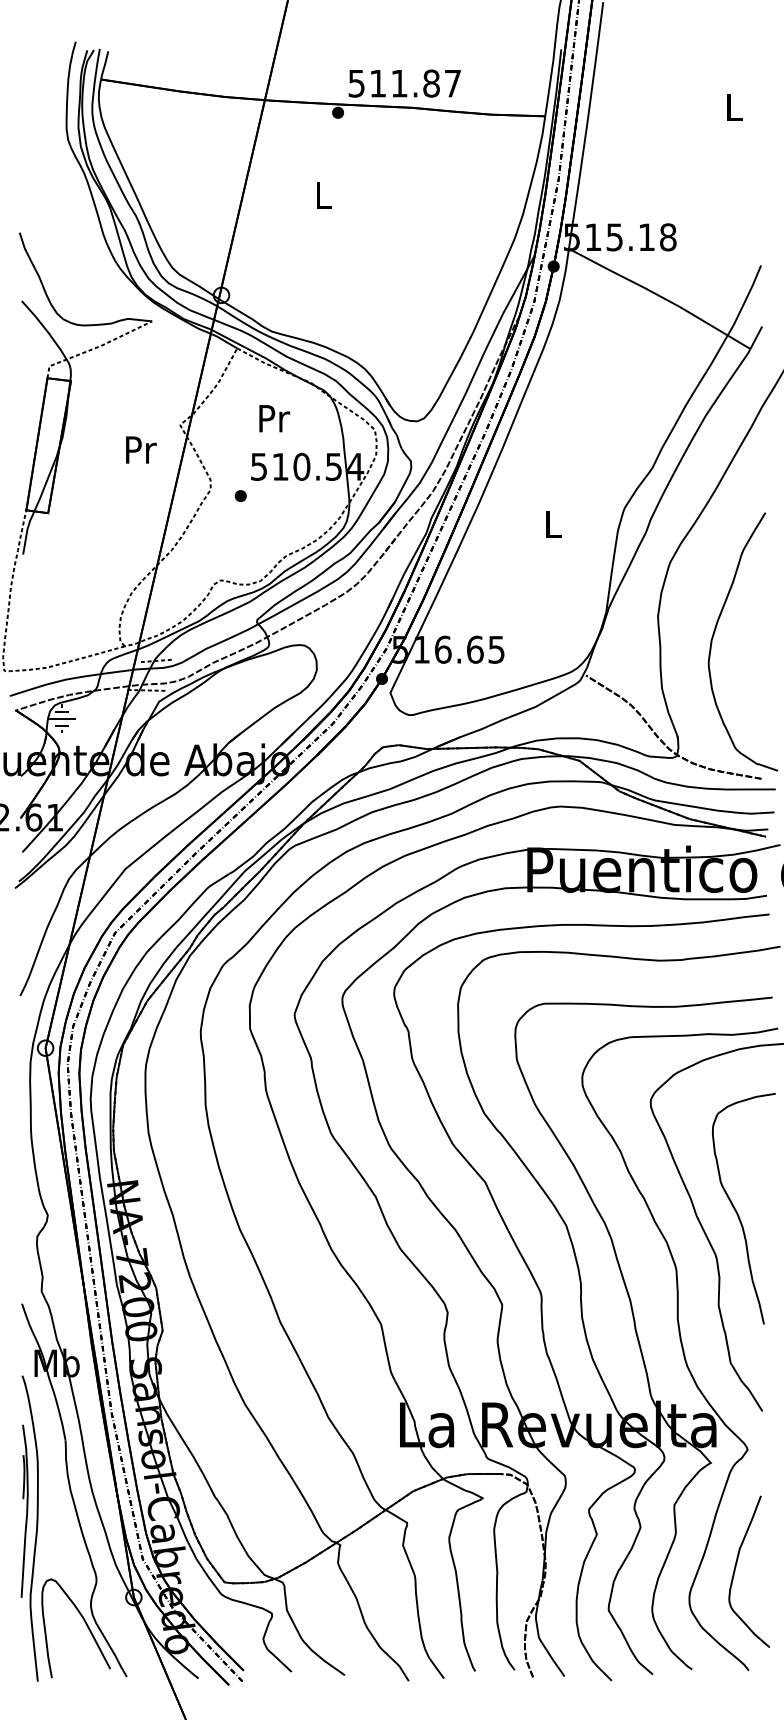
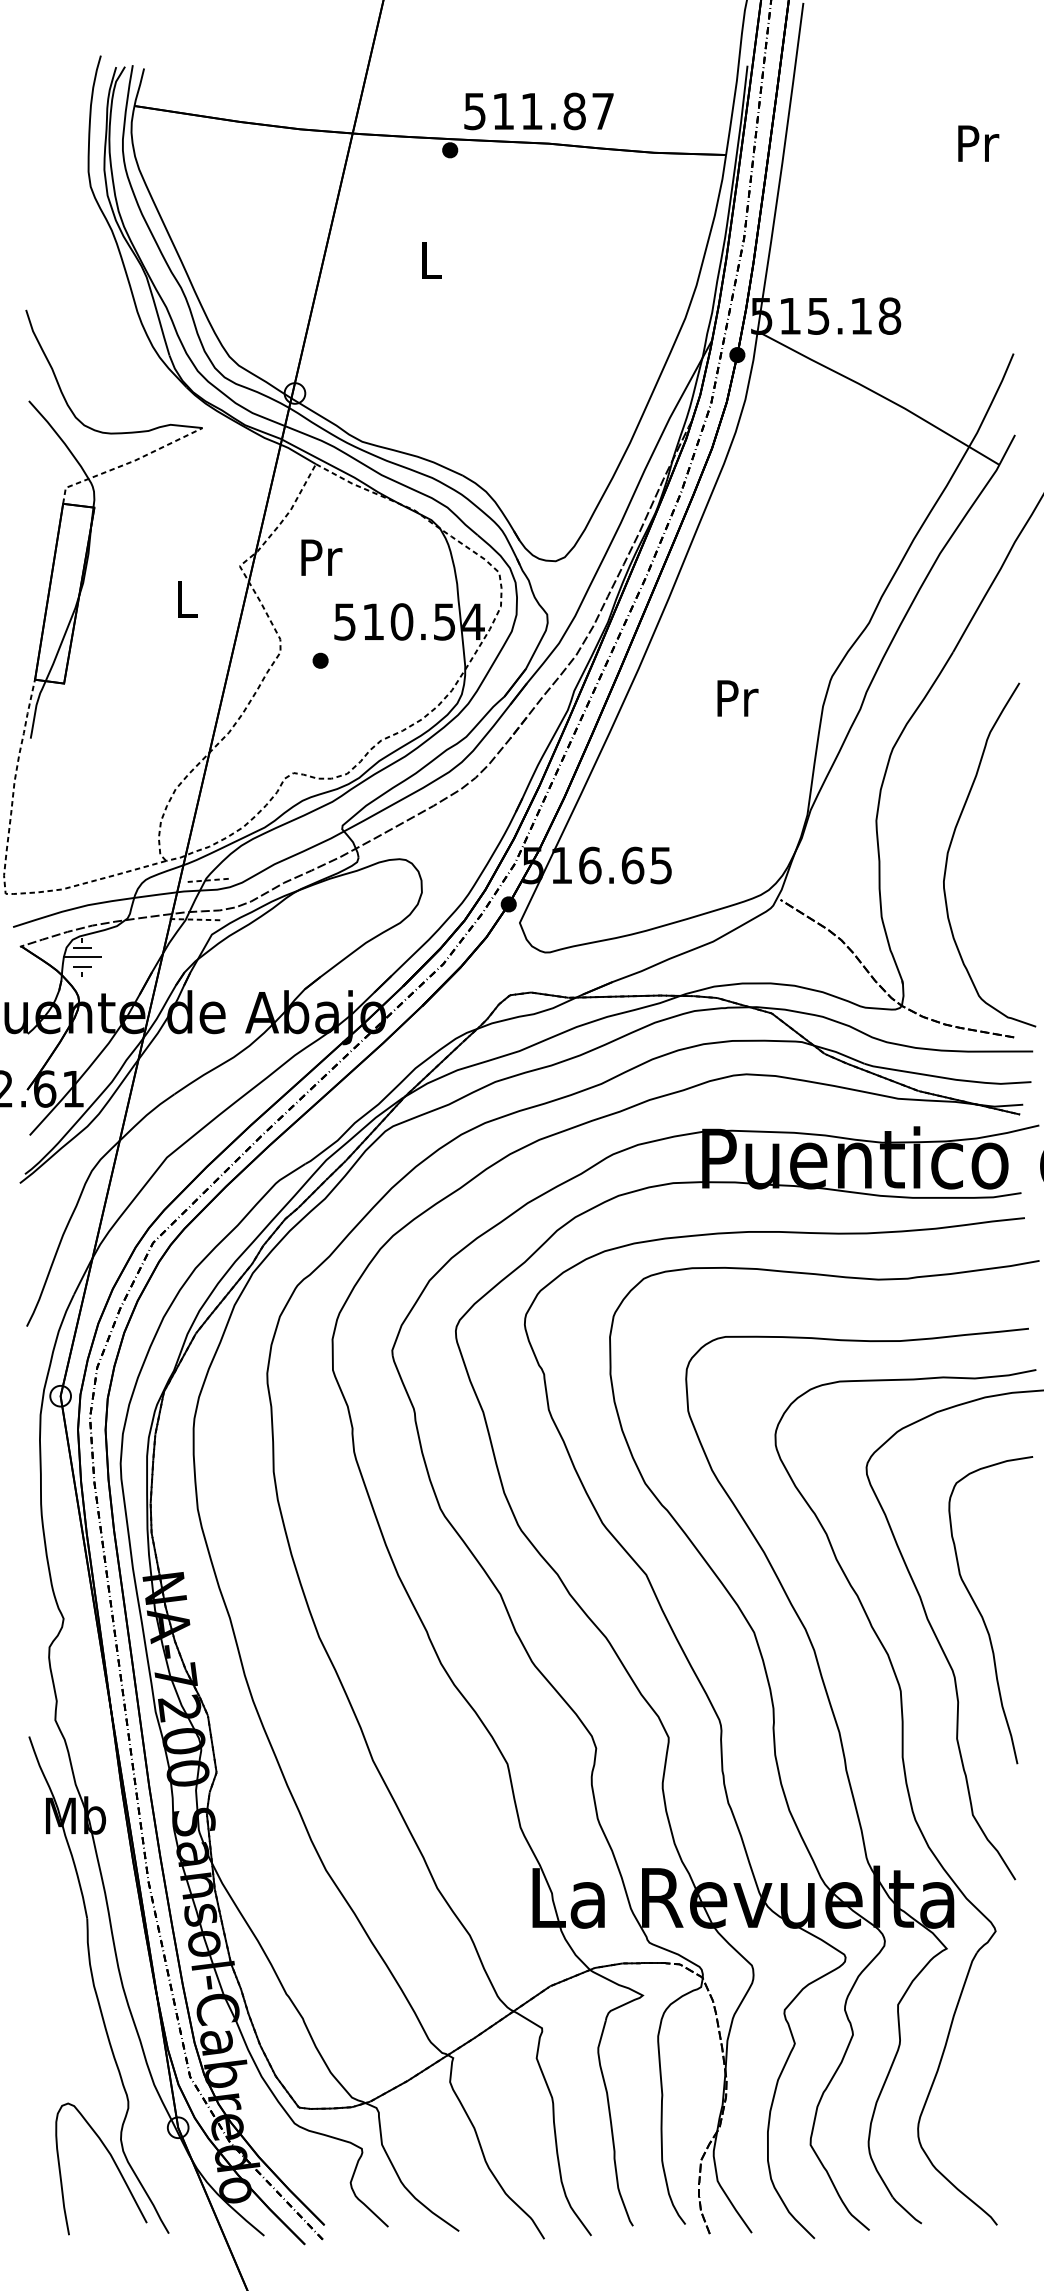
text: (734, 107) -> (978, 143), L -> Pr
text: (274, 418) -> (321, 557), moved
text: (141, 449) -> (188, 598), Pr -> L
text: (553, 523) -> (737, 697), L -> Pr
part: (29, 1528) -> (39, 2035), removed
curve: (736, 1567) -> (980, 2087), removed

